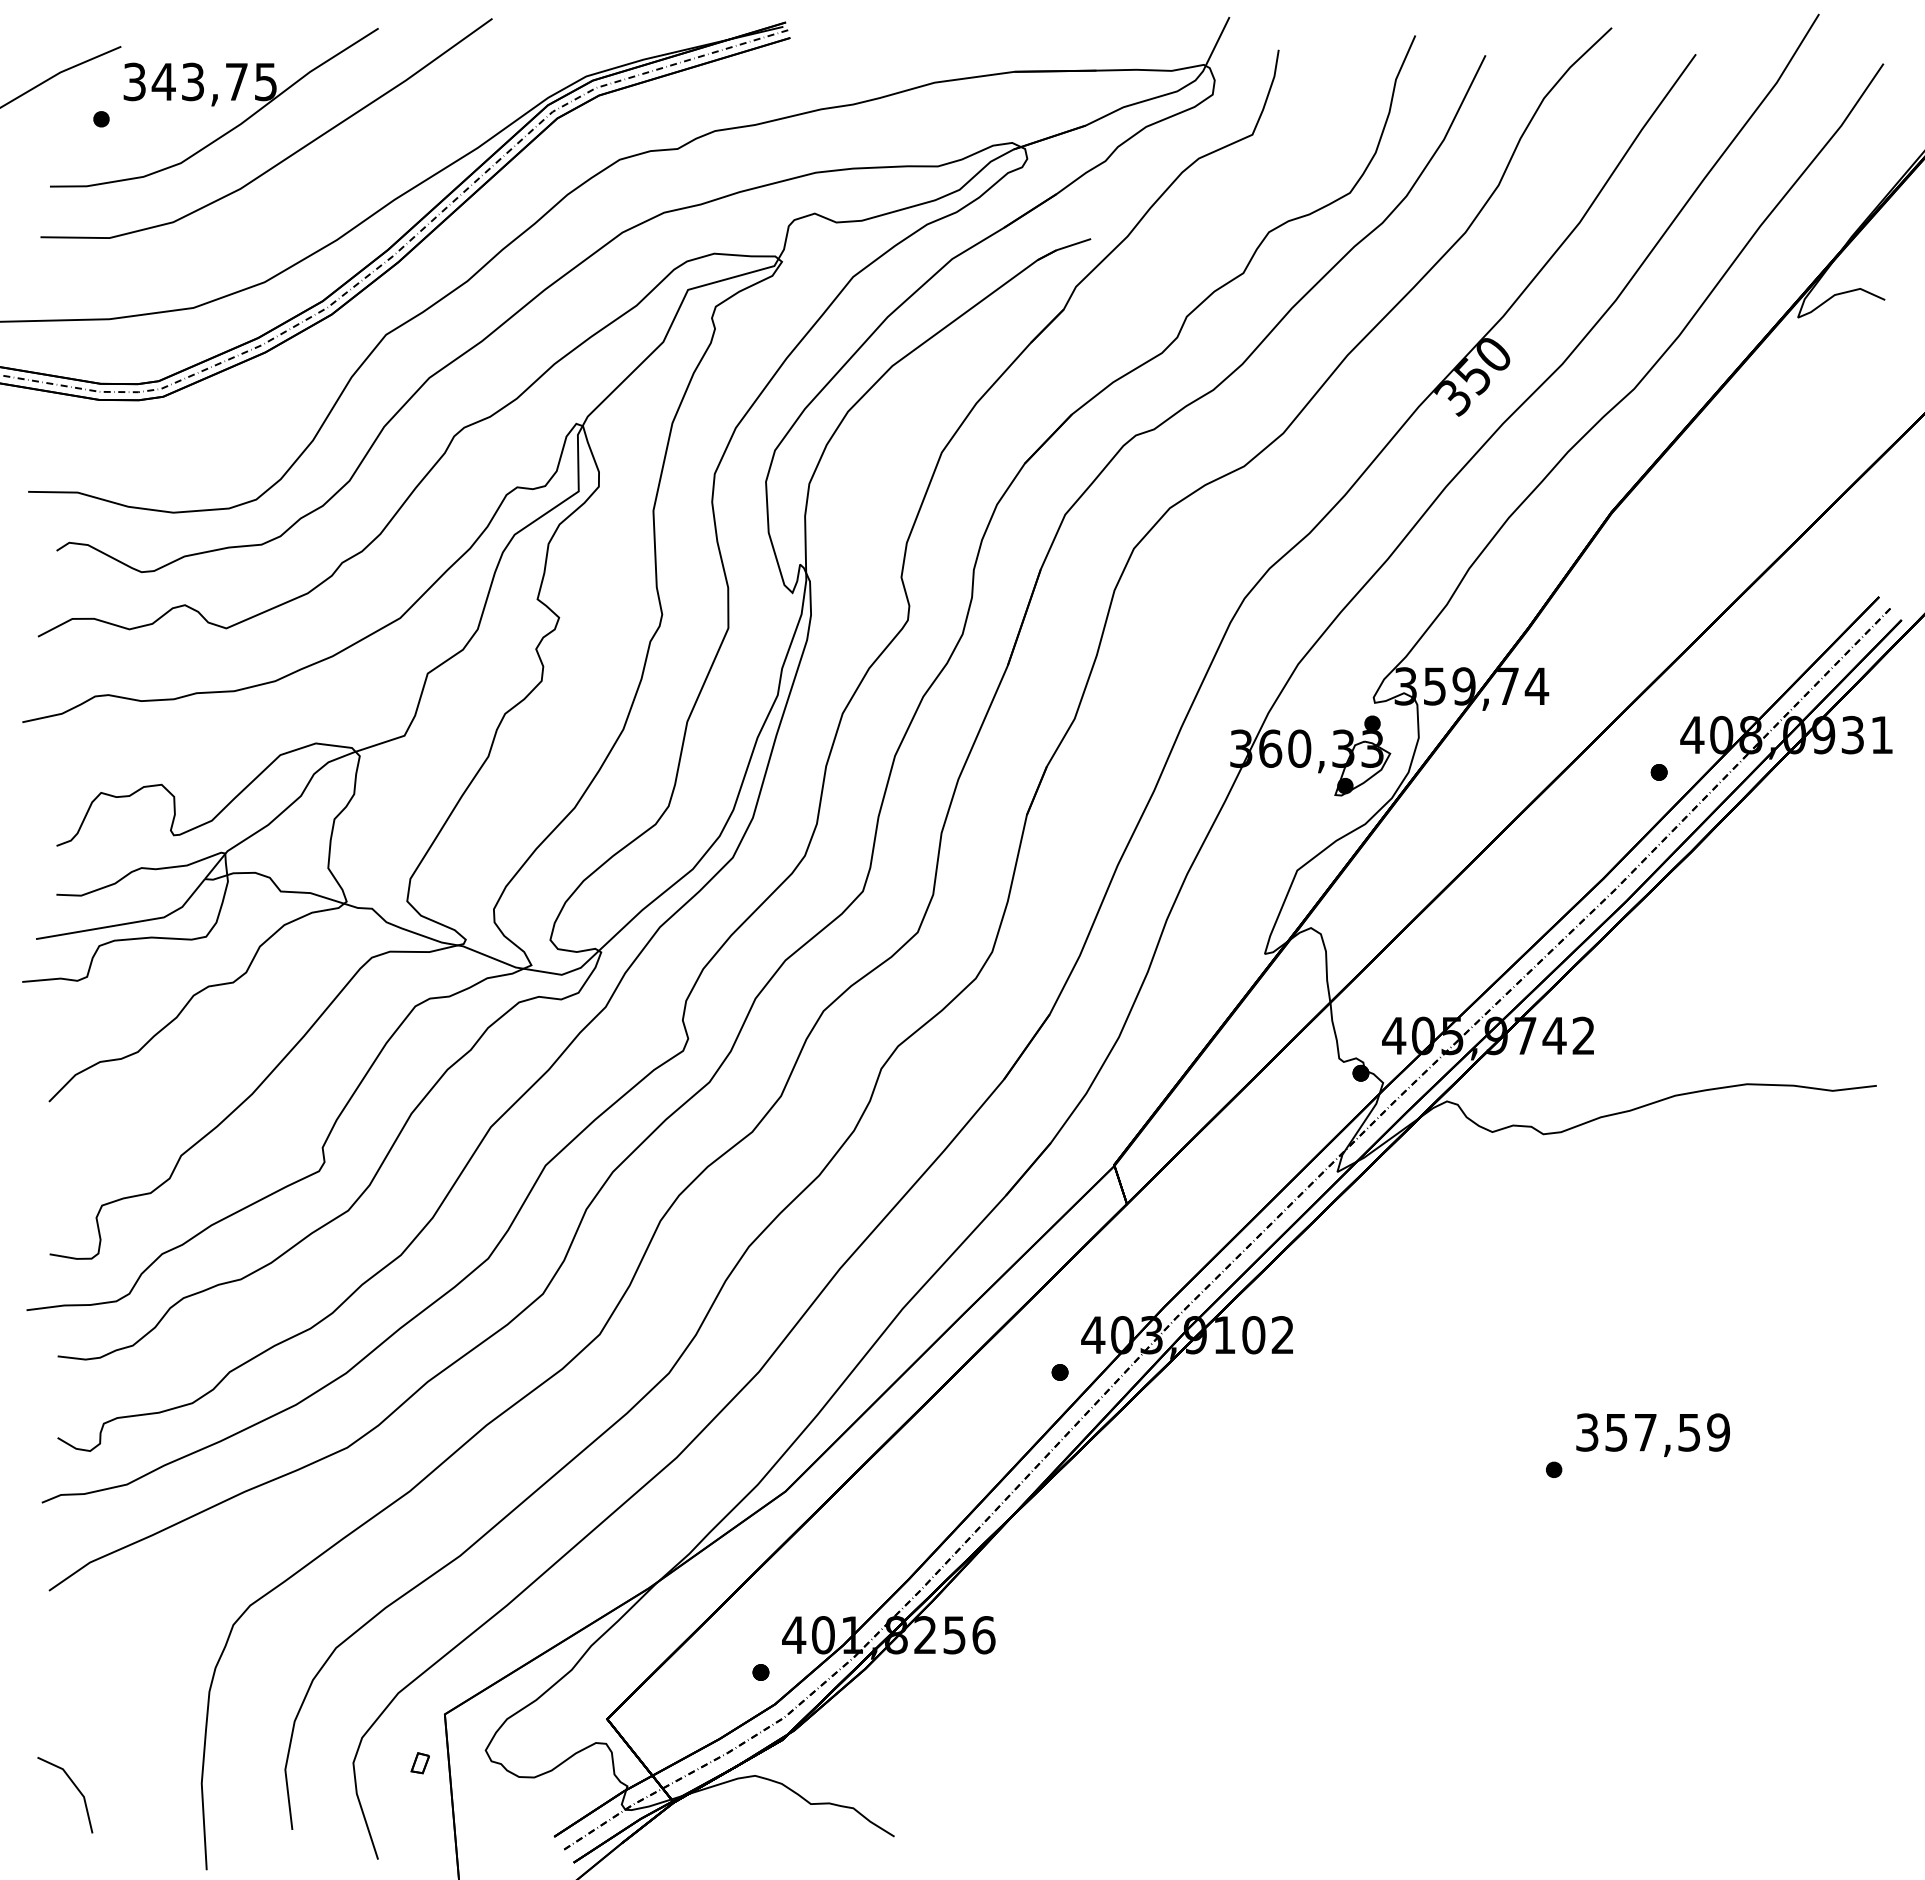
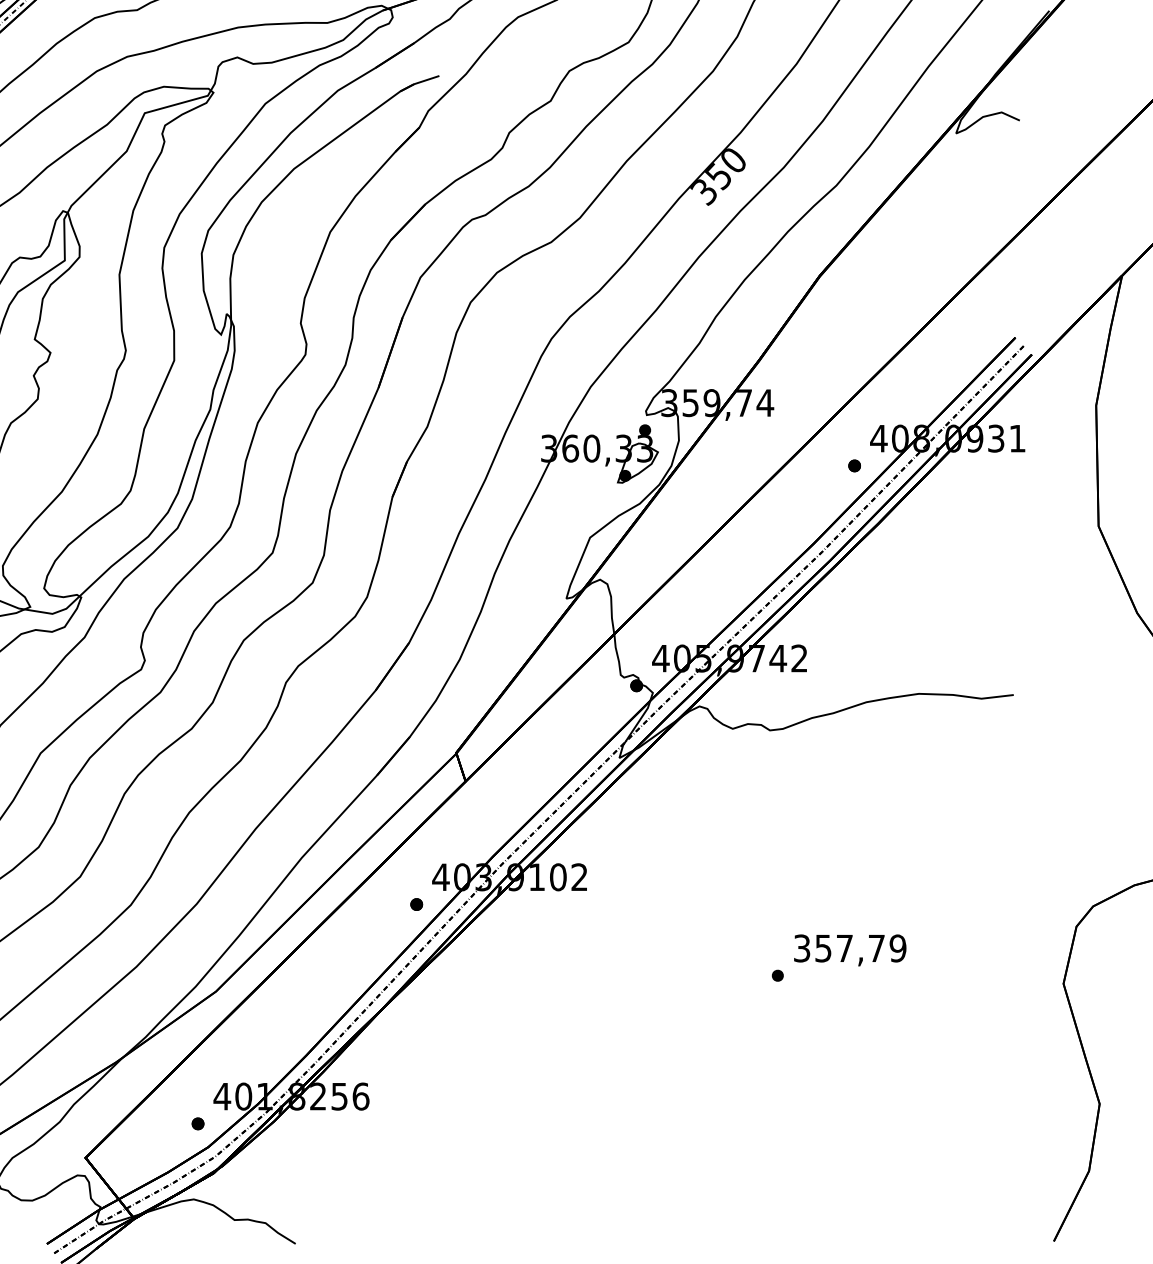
text: (1689, 1432) -> (876, 948), 357,59 -> 357,79

